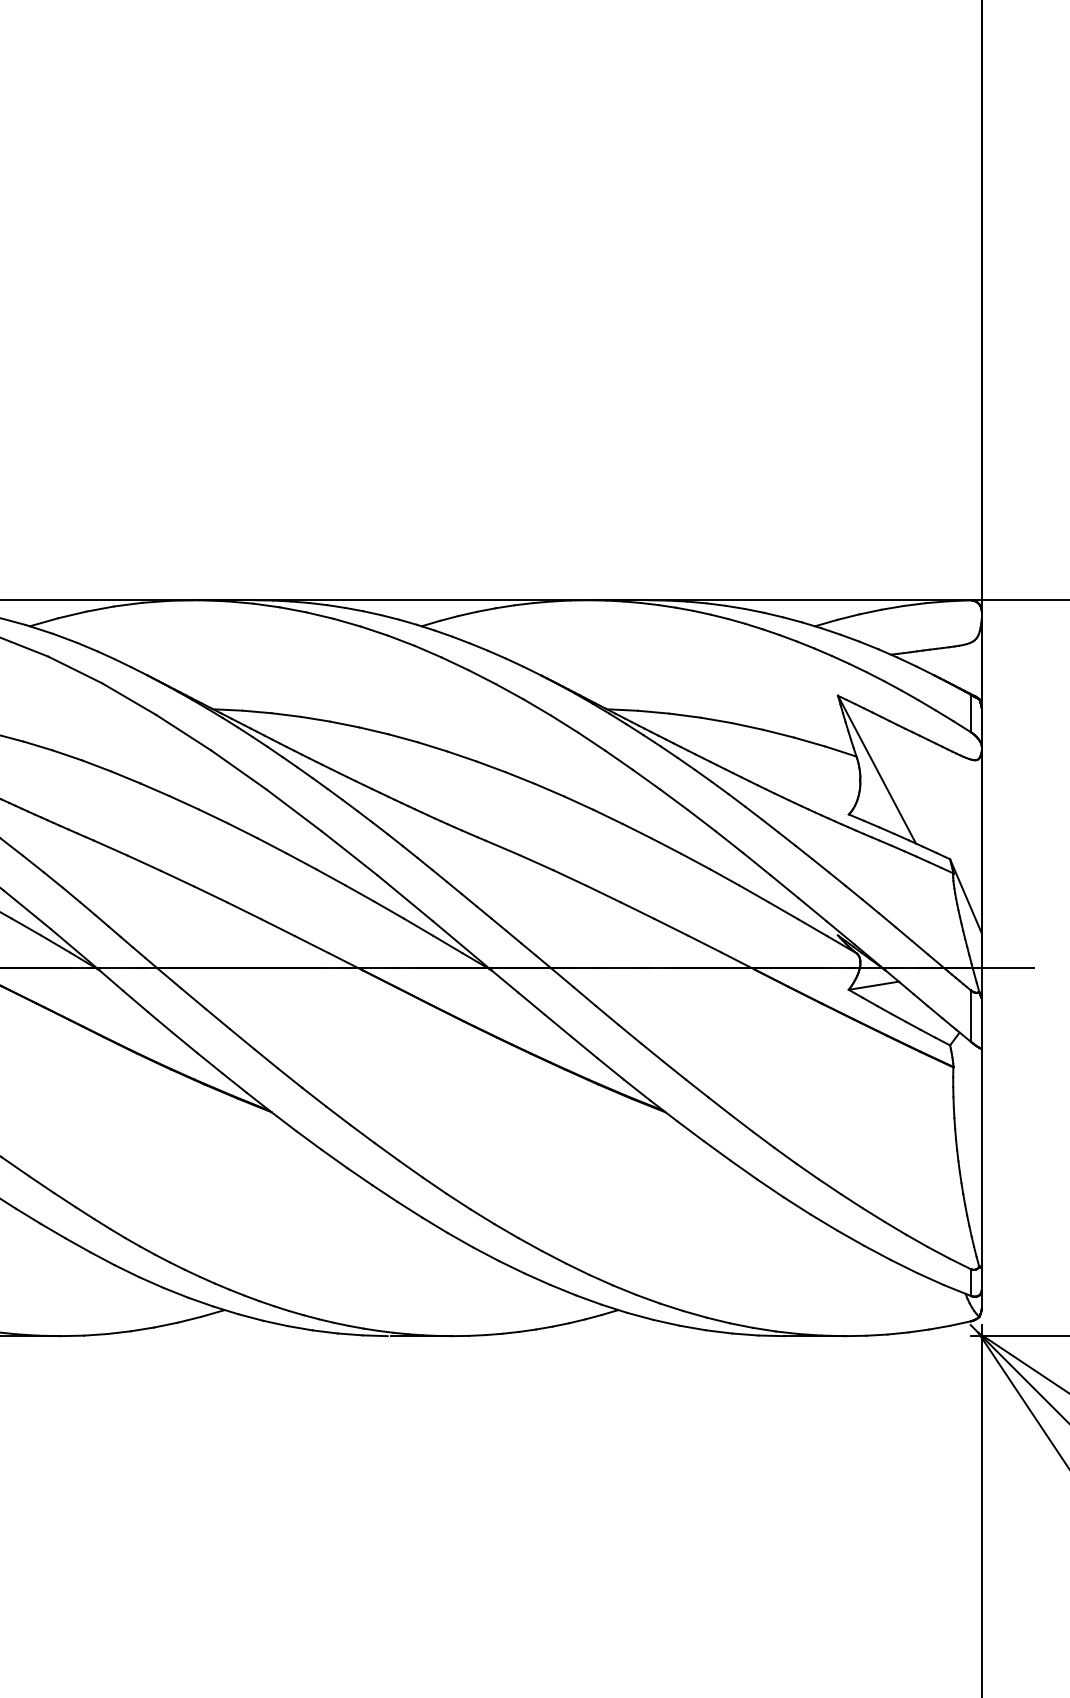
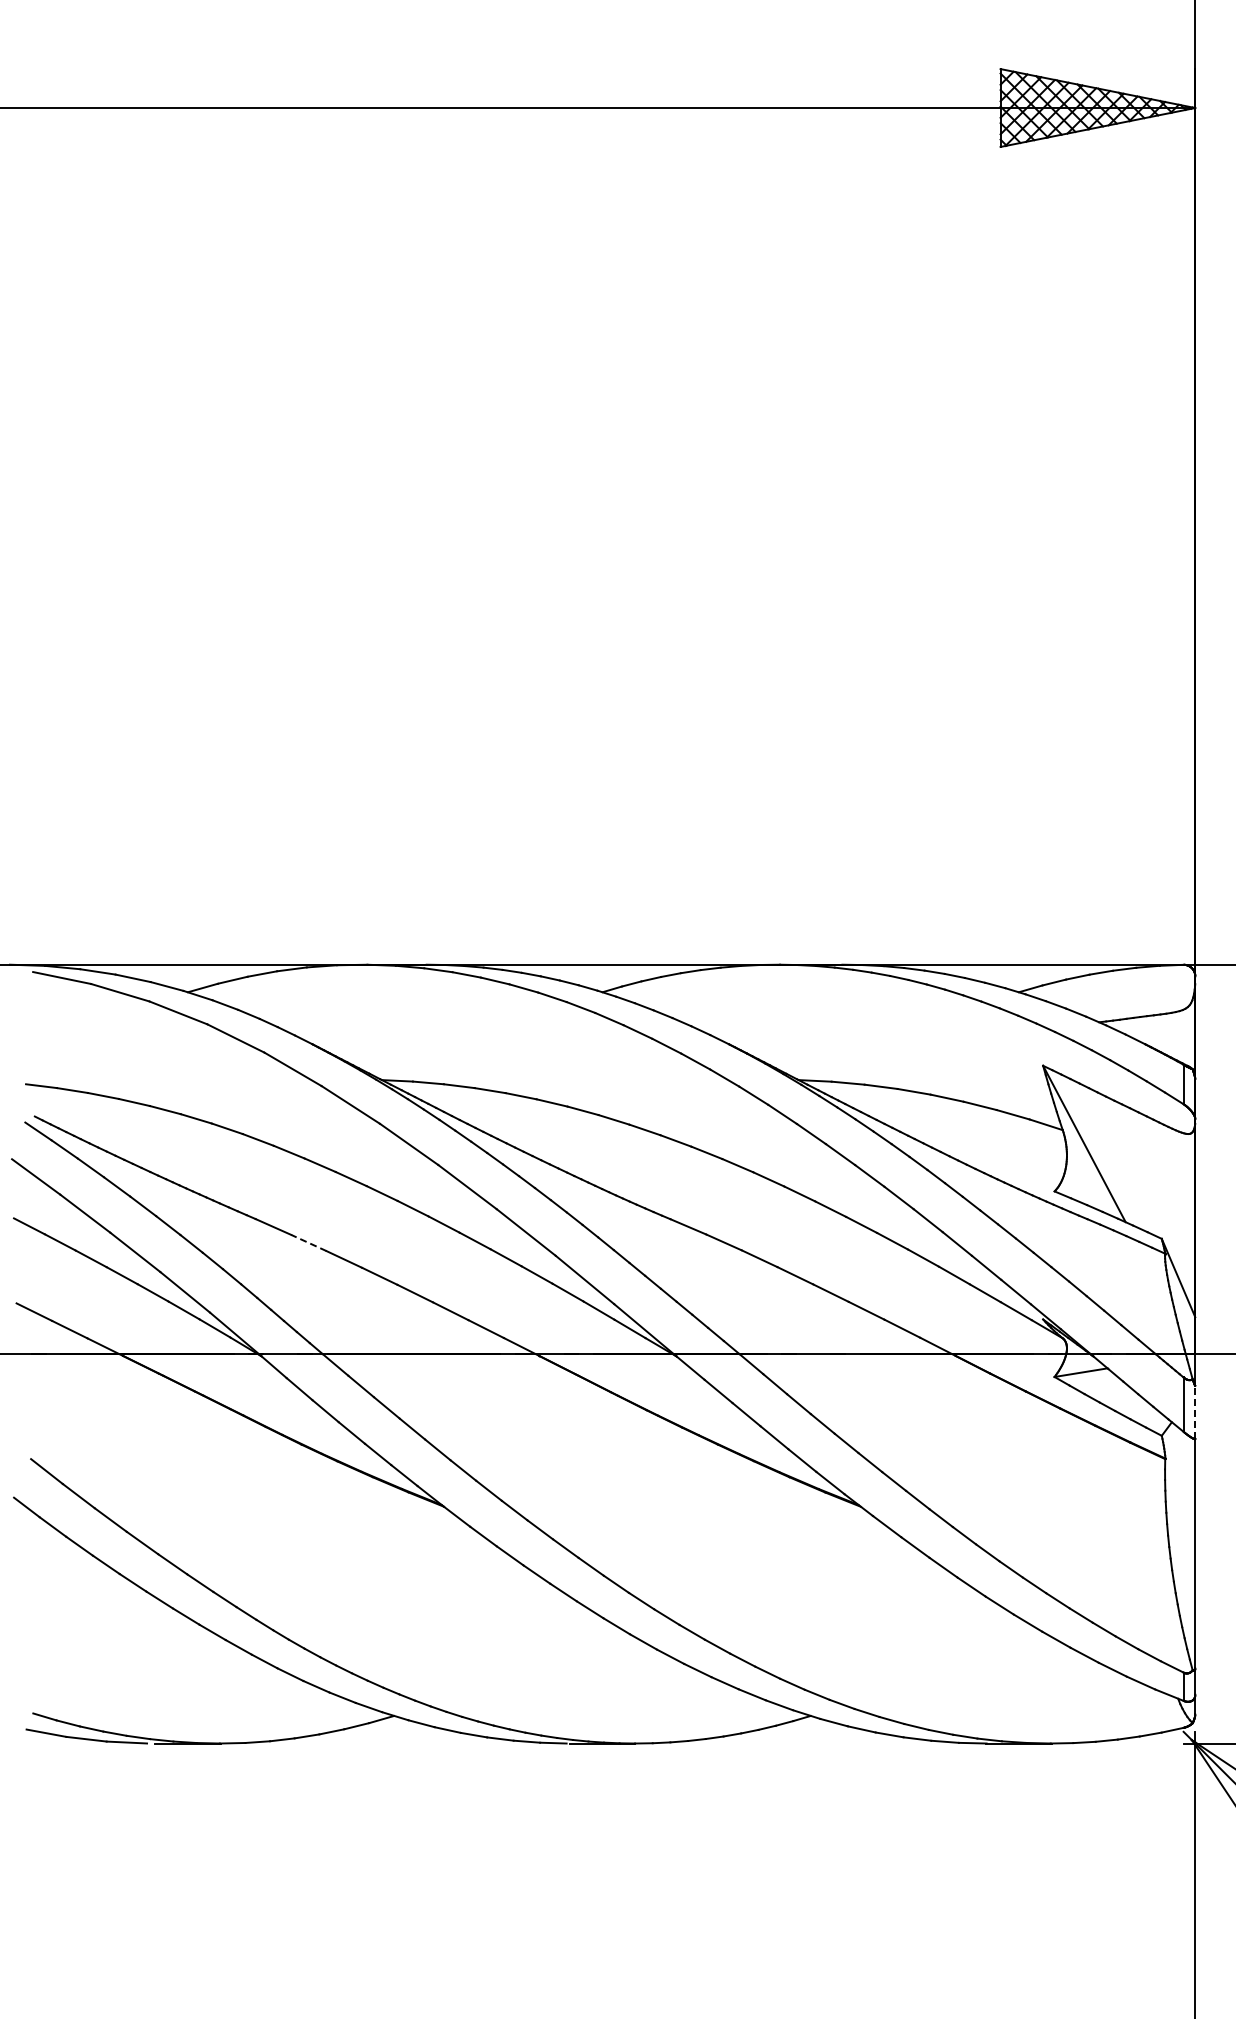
line: (143, 862) -> (308, 1242), solid -> dashed
line: (981, 1023) -> (1195, 1412), solid -> dashed

